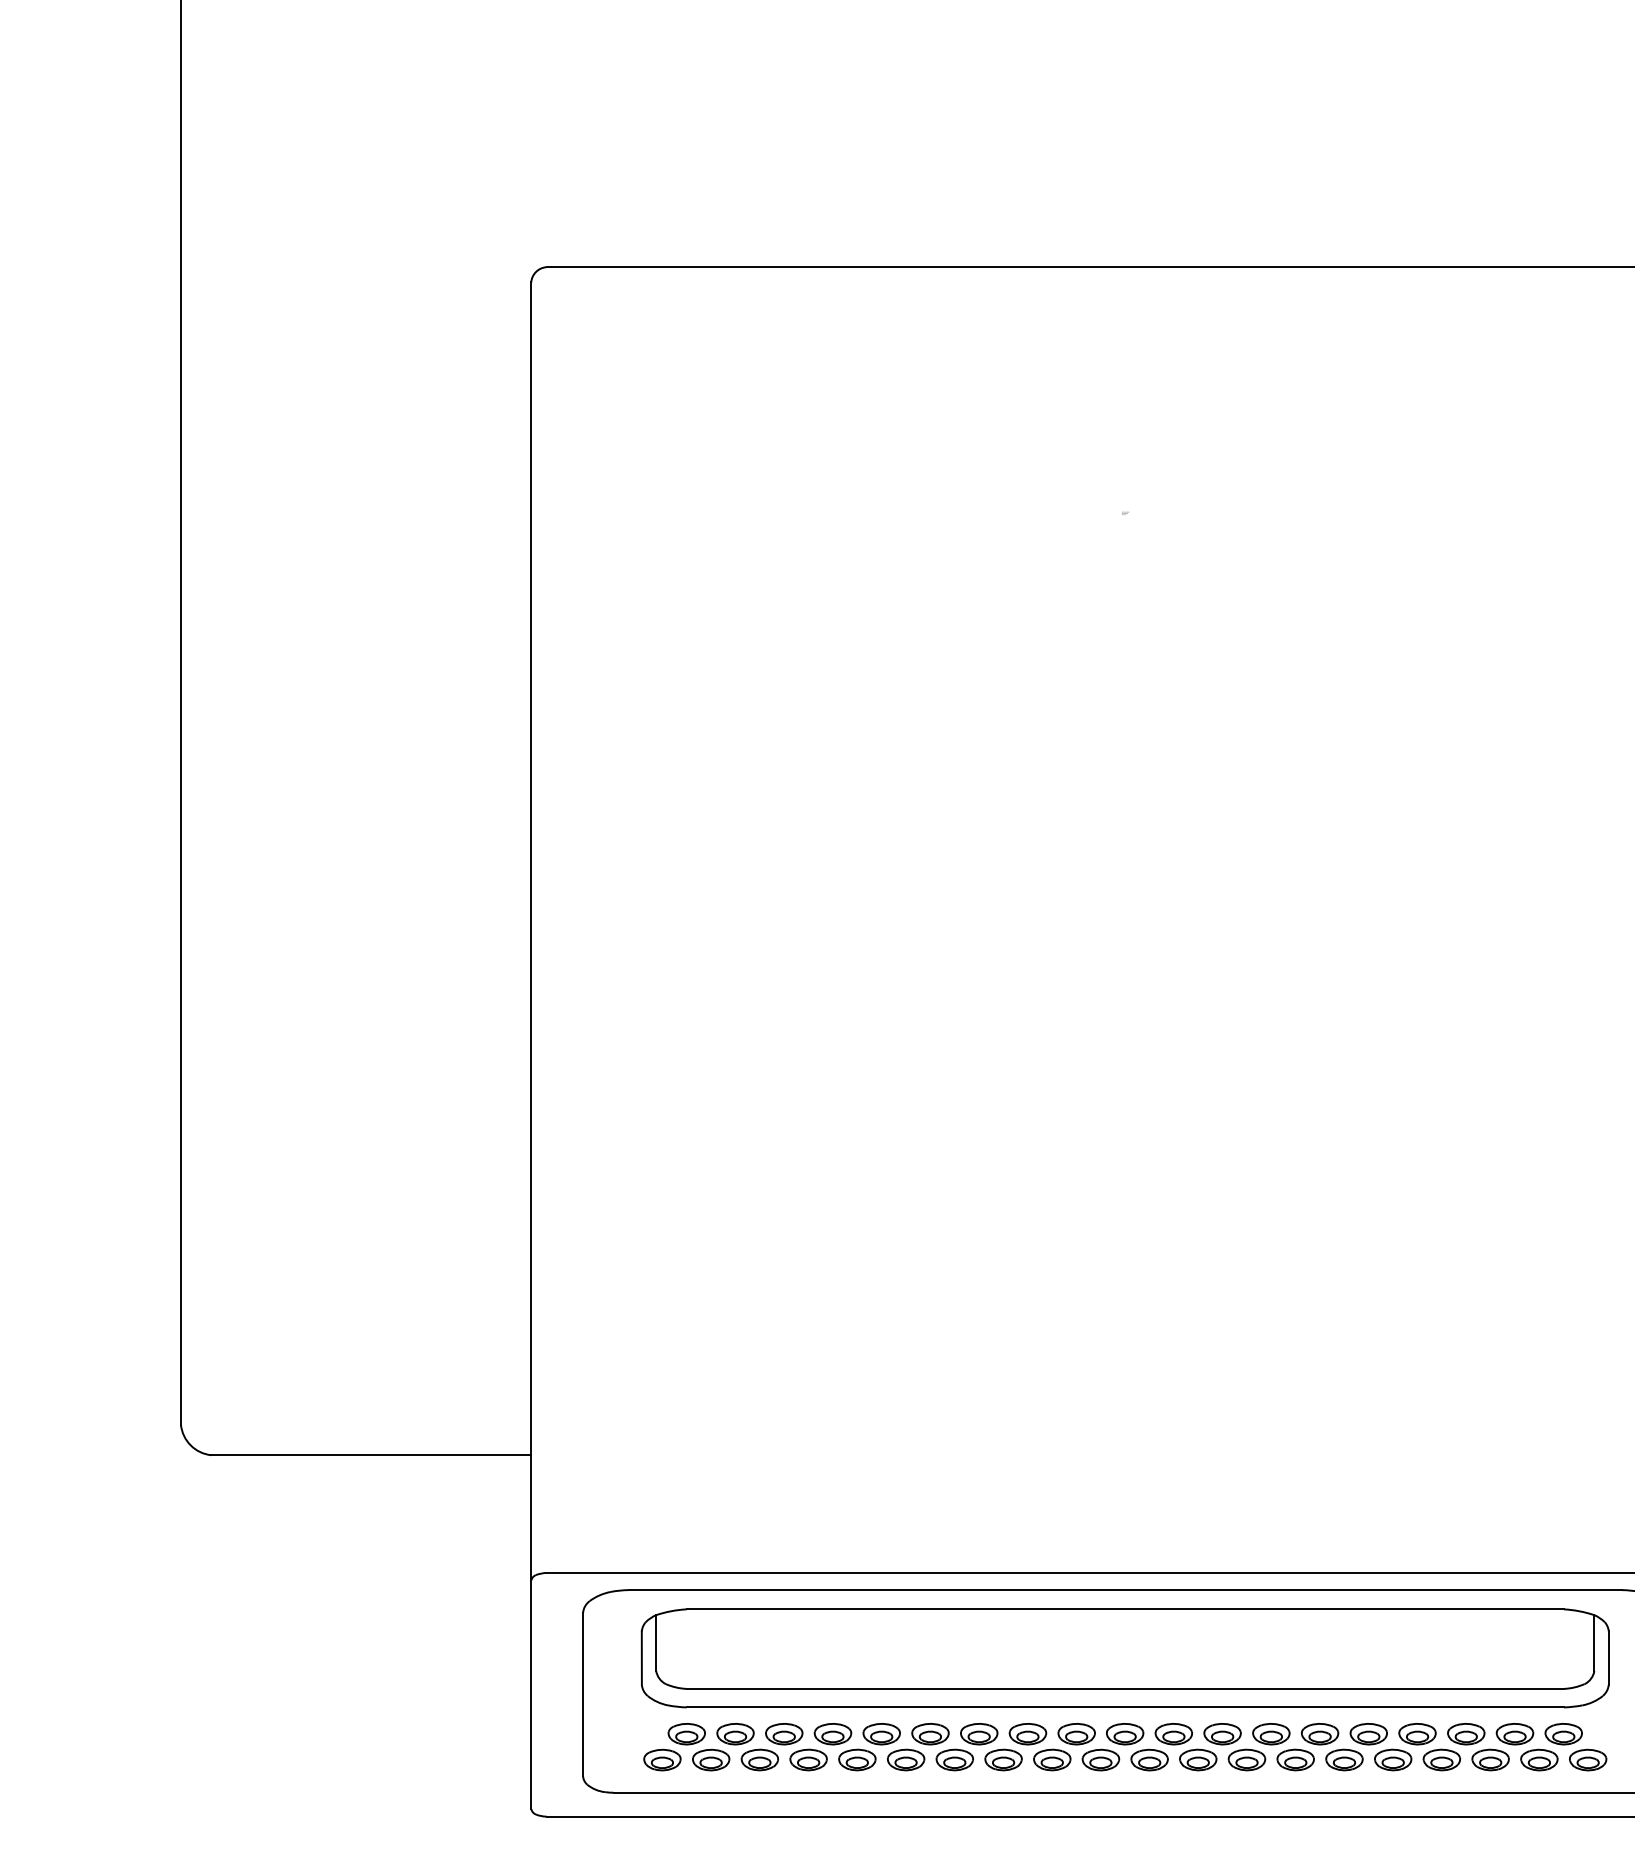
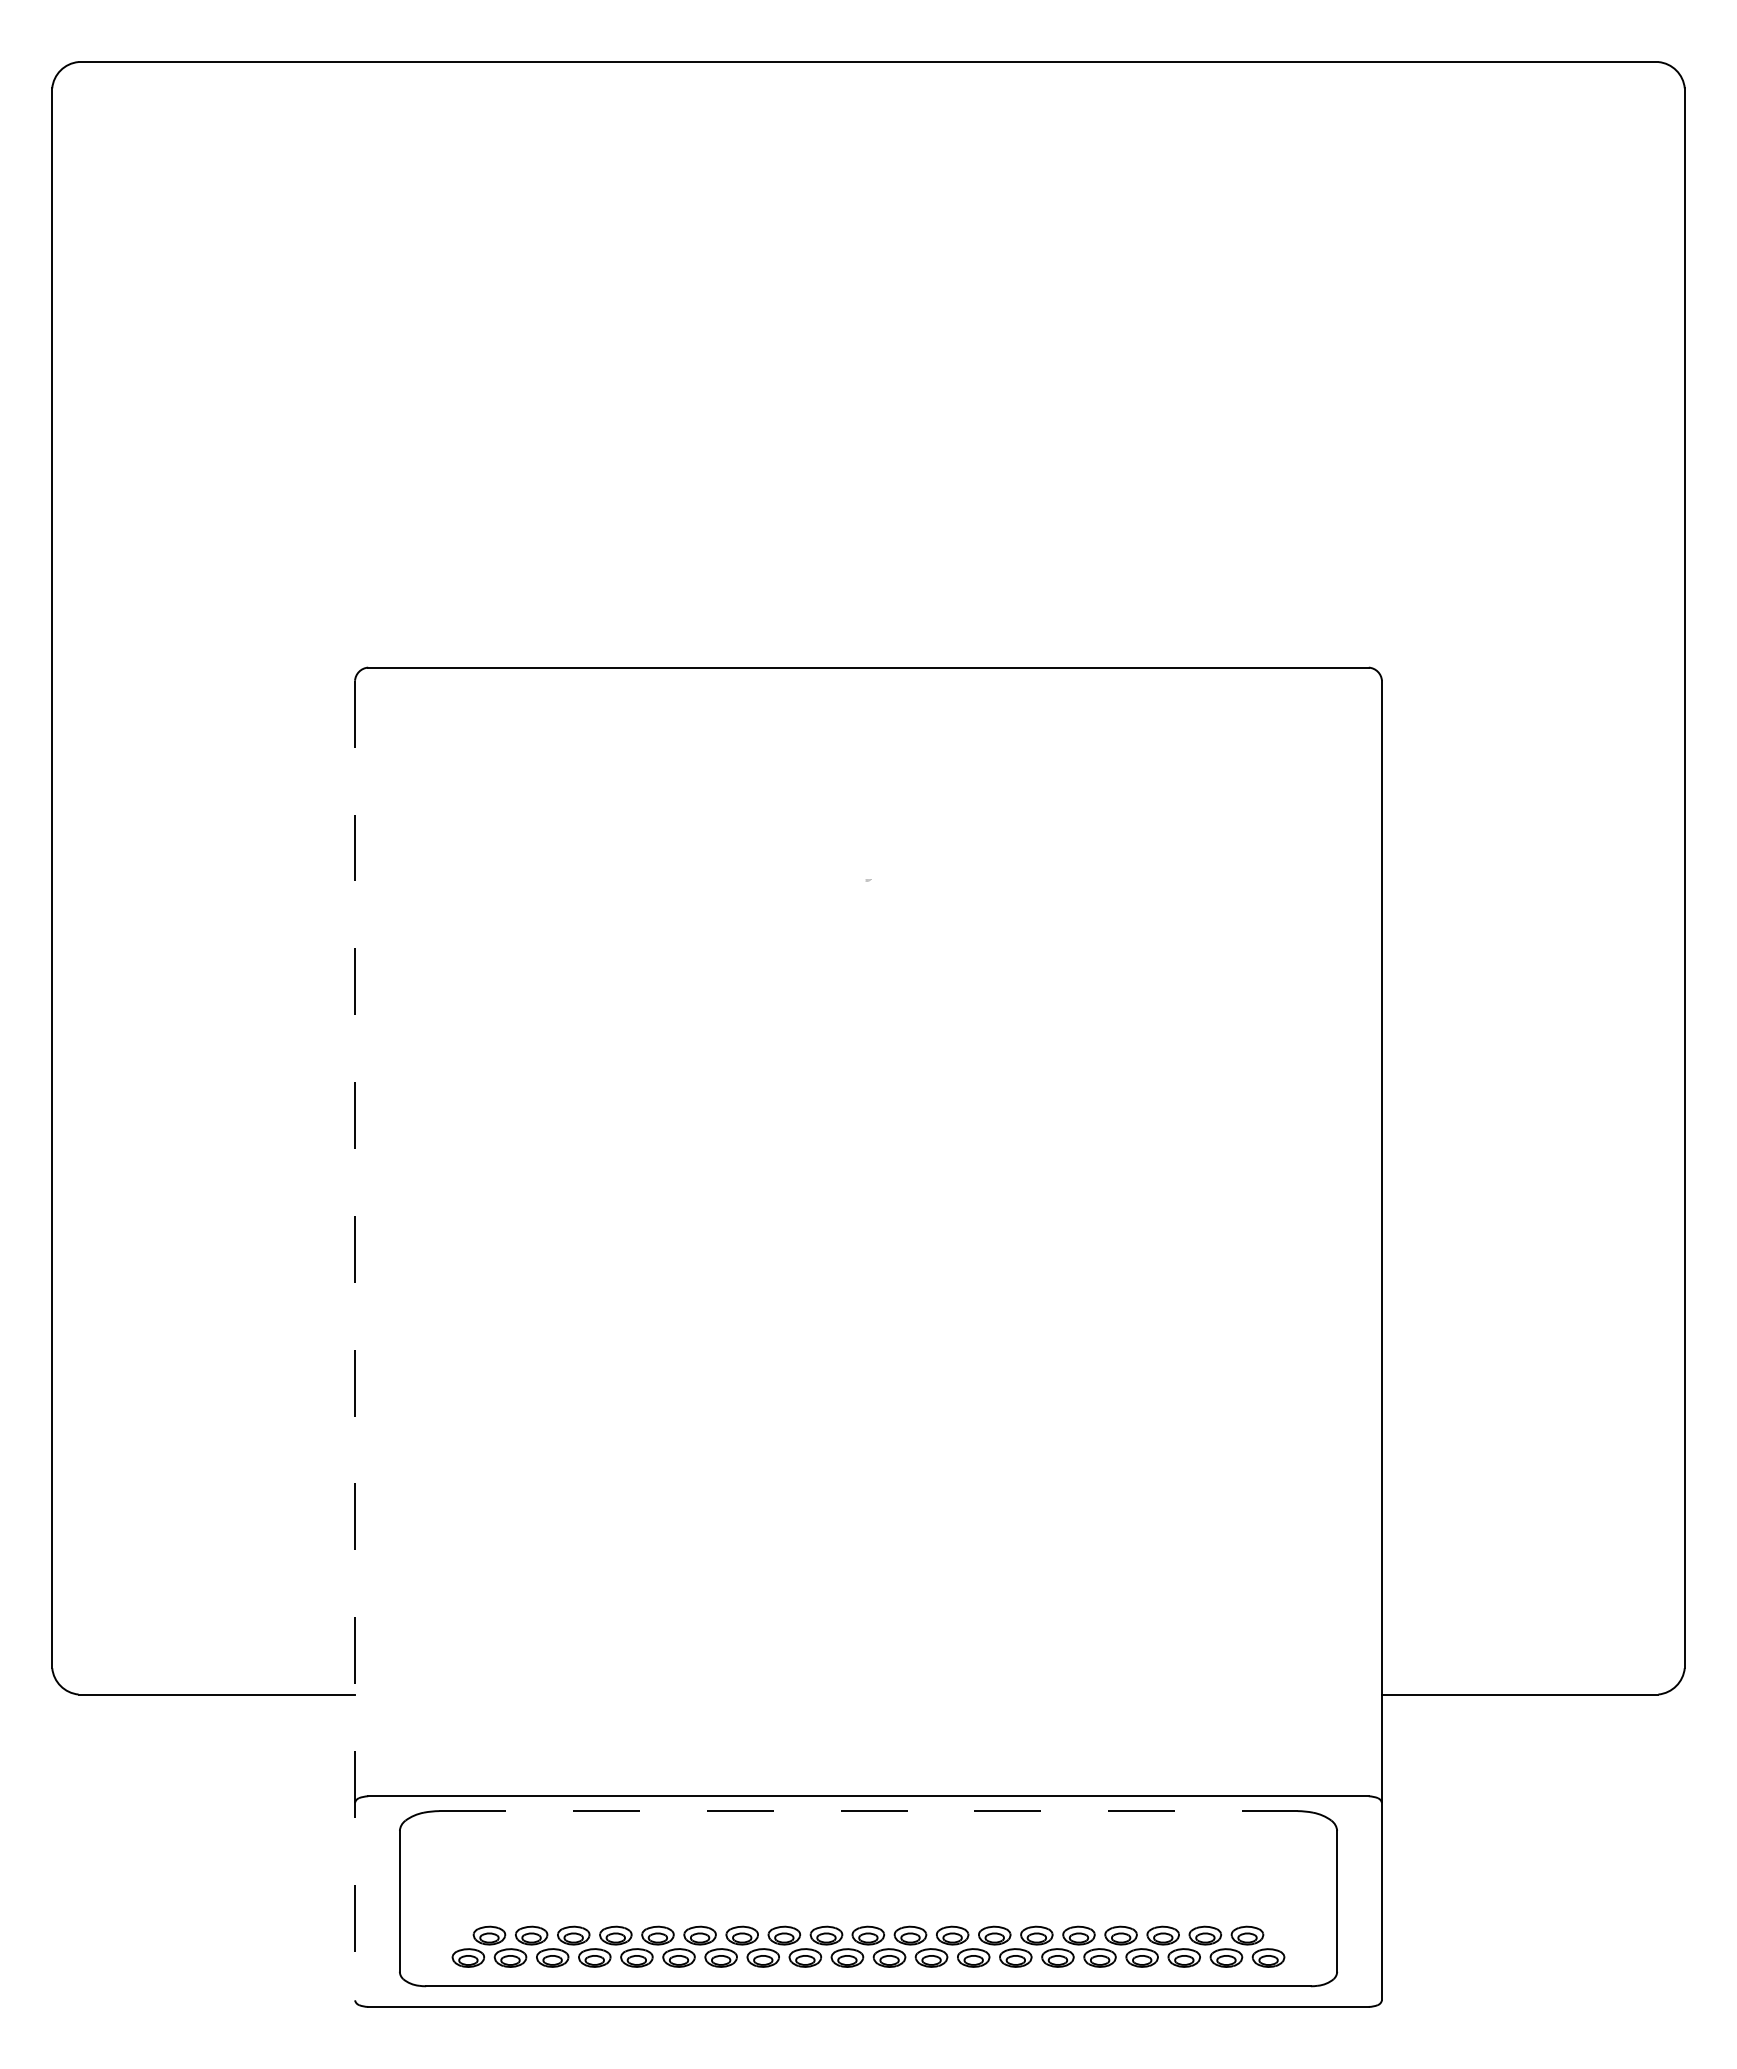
line: (531, 1045) -> (355, 1340), solid -> dashed
line: (1126, 1590) -> (869, 1811), solid -> dashed
part: (1125, 1657) -> (868, 1869), removed

